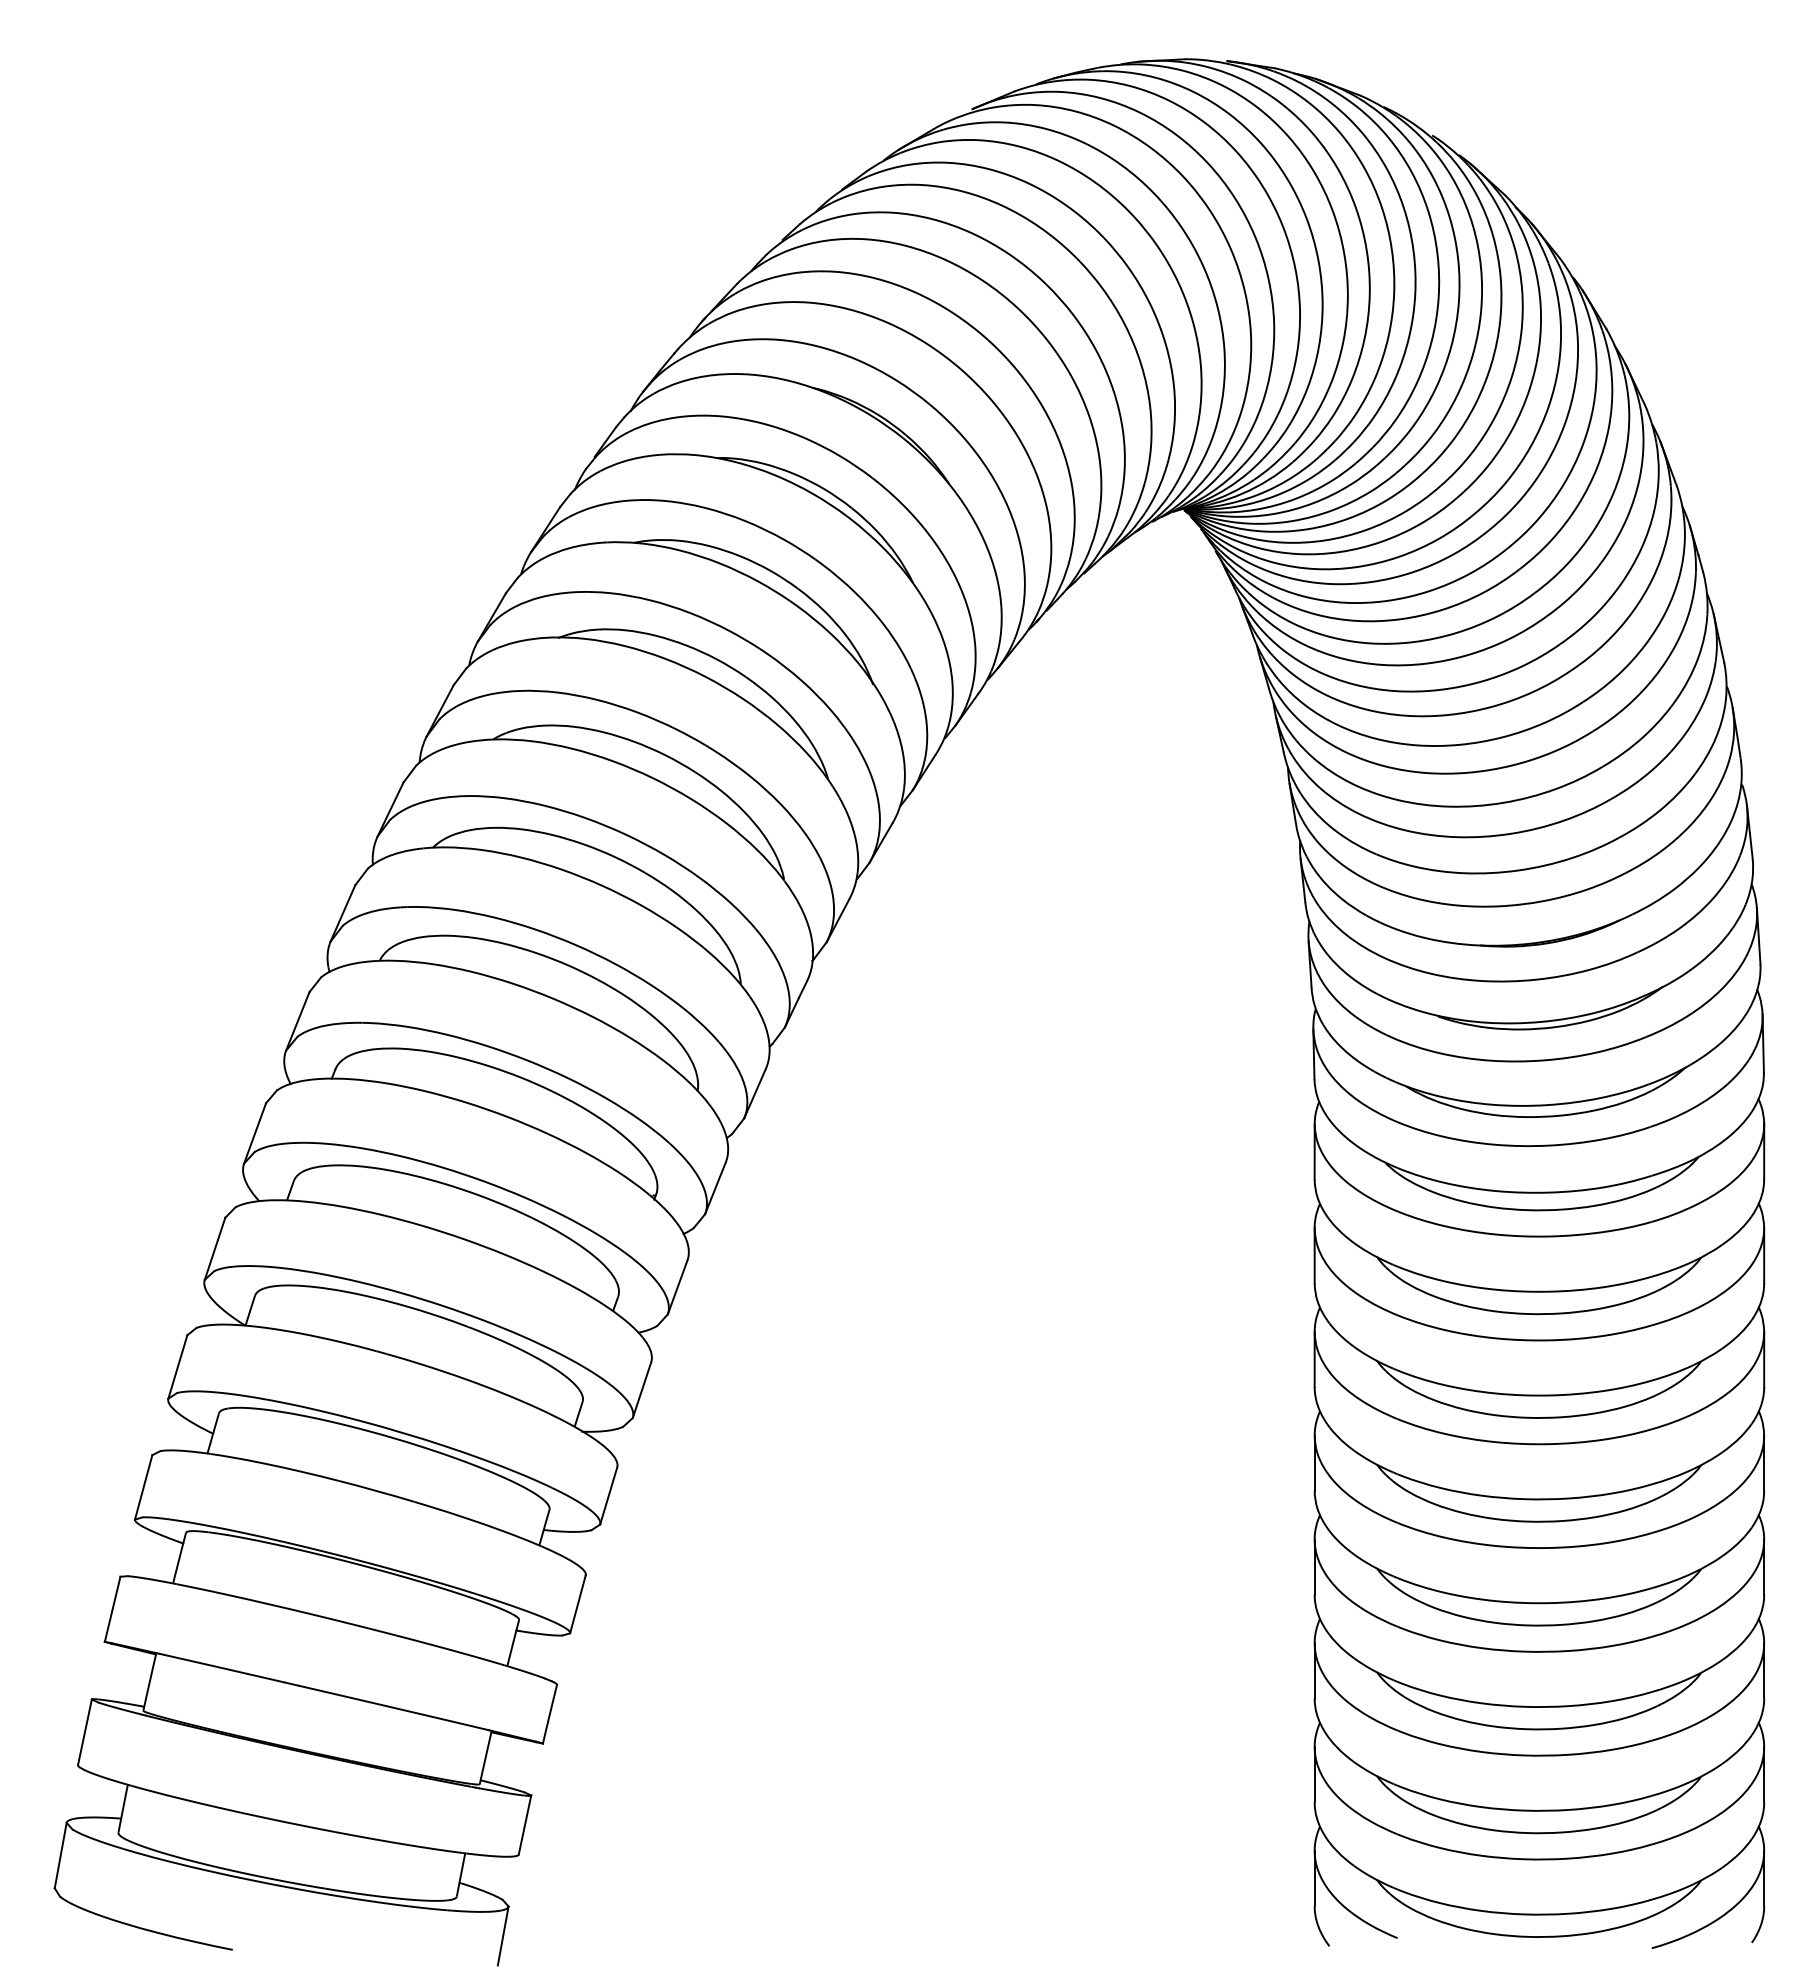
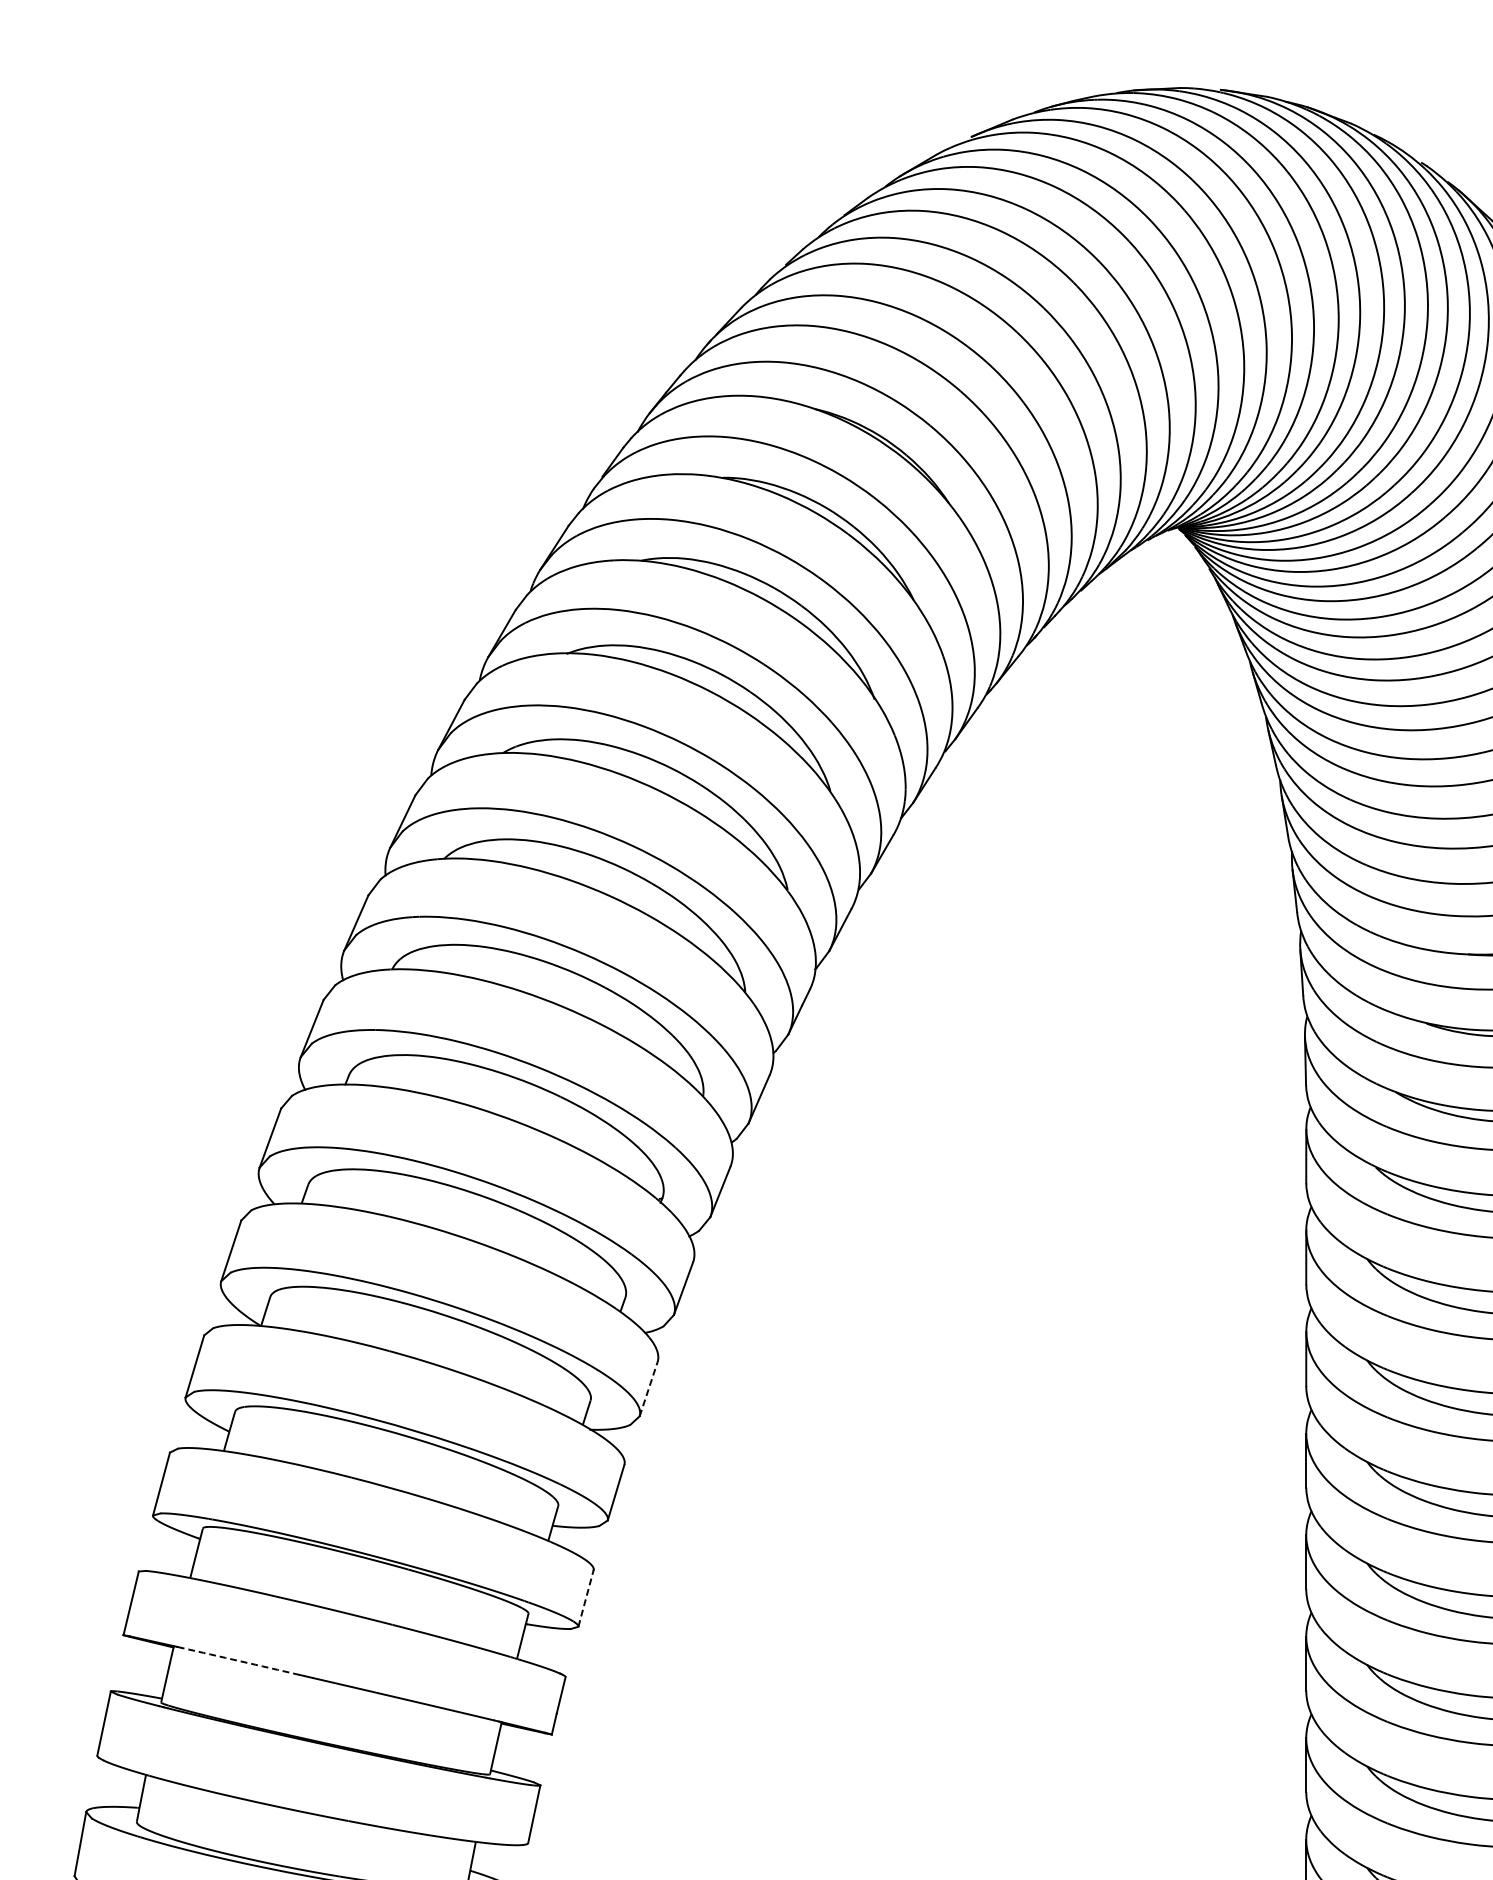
line: (642, 1389) -> (649, 1388), solid -> dashed
line: (578, 1603) -> (586, 1597), solid -> dashed
arc: (224, 1668) -> (240, 1661), solid -> dashed

